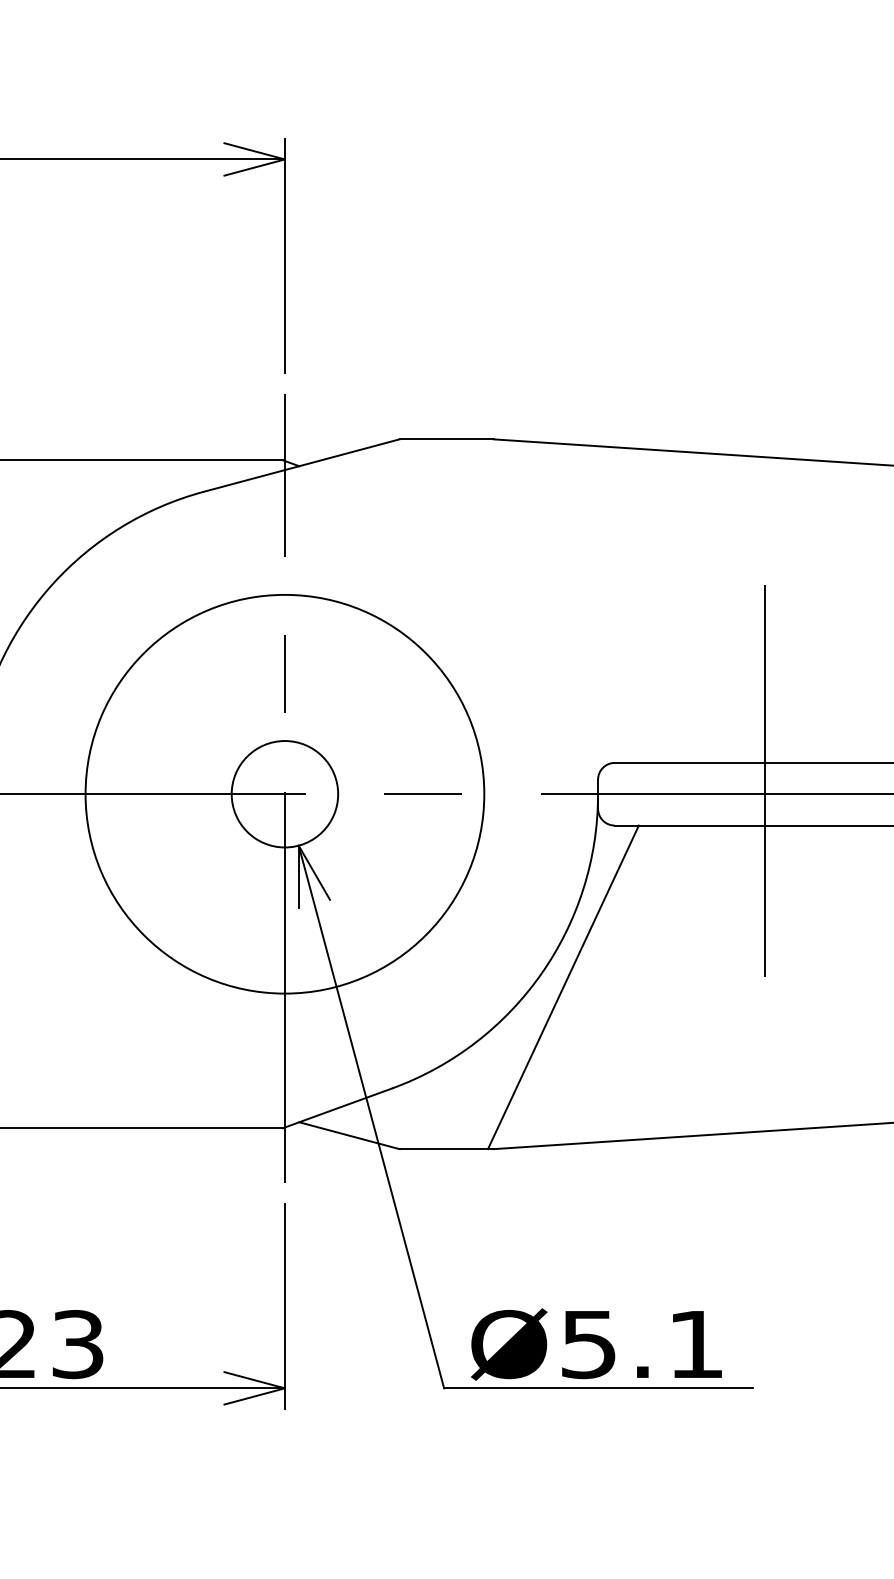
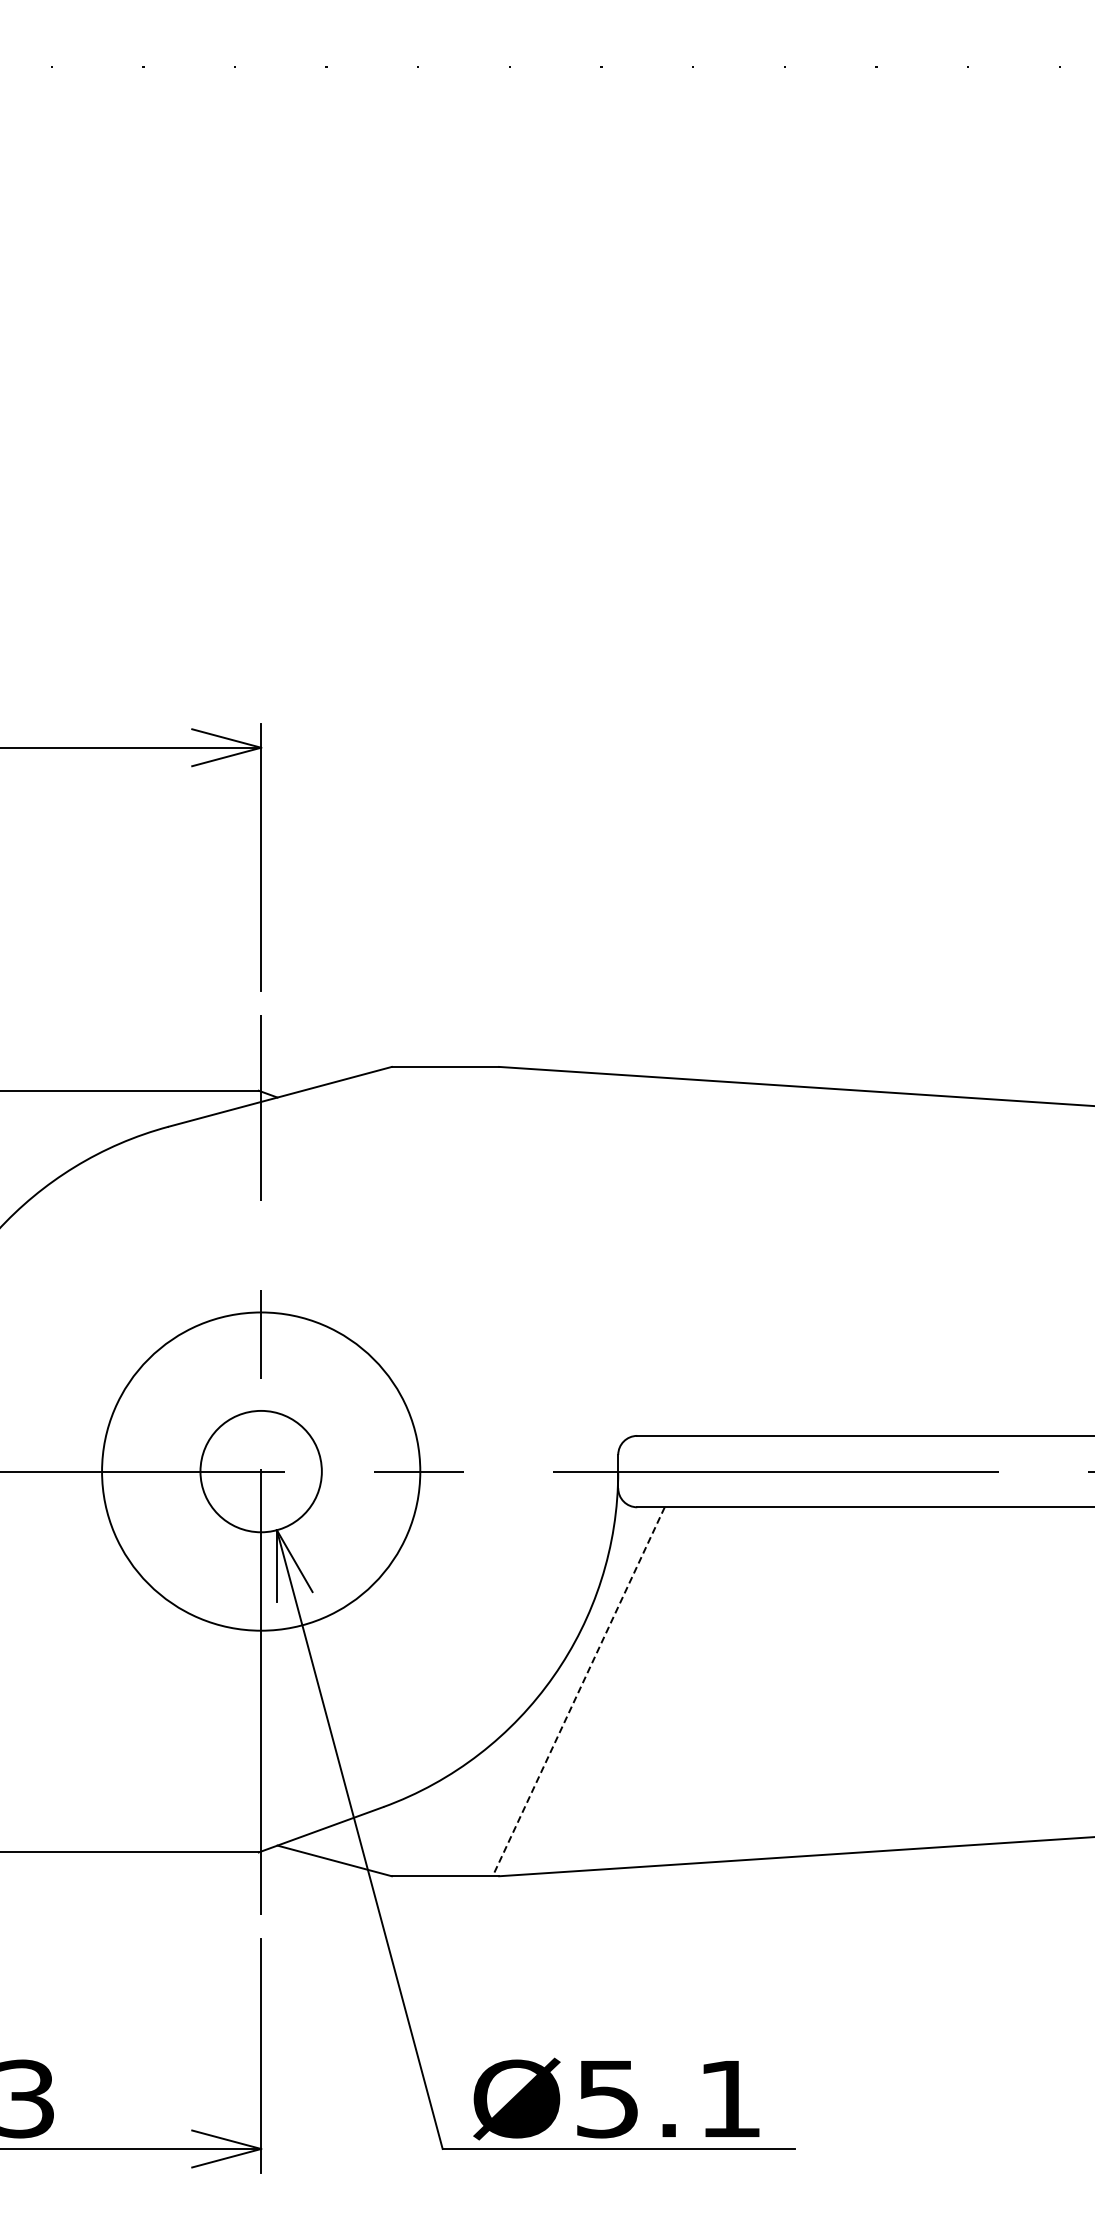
circle: (284, 794) -> (260, 1471), size x0.7
line: (764, 794) -> (808, 1471), removed
line: (563, 987) -> (578, 1691), solid -> dashed

